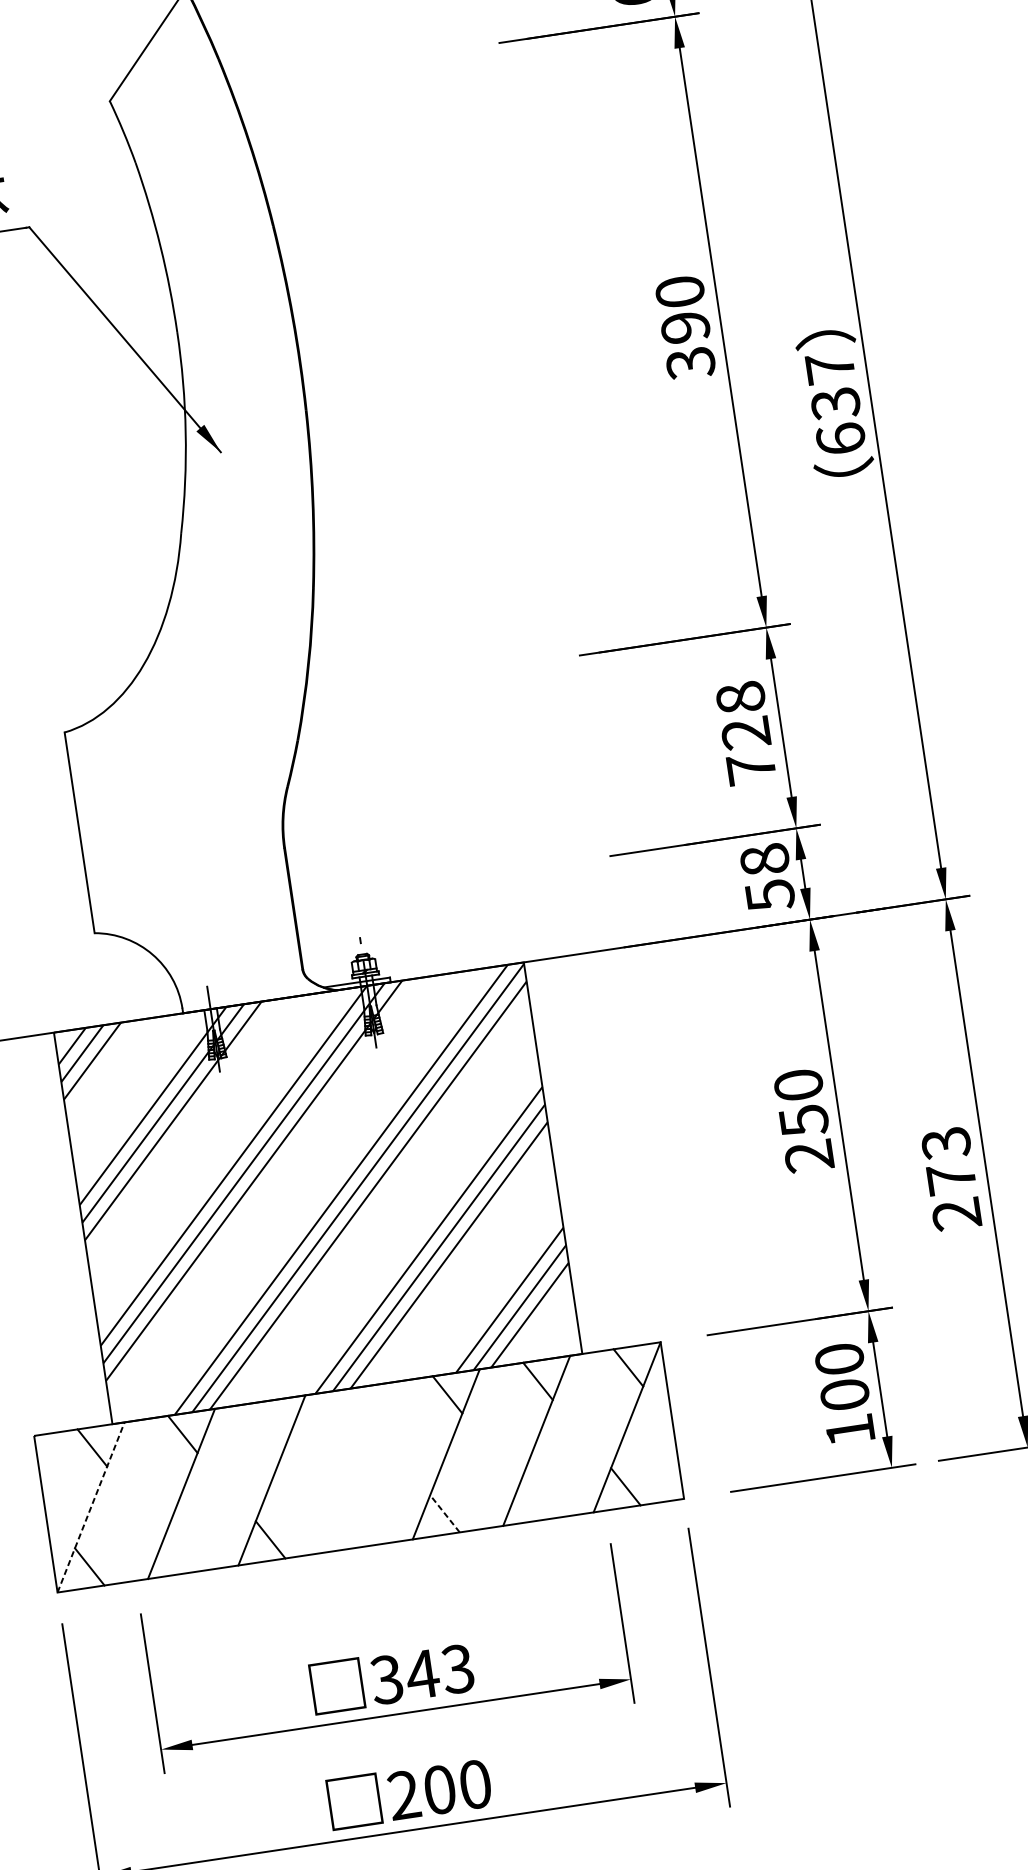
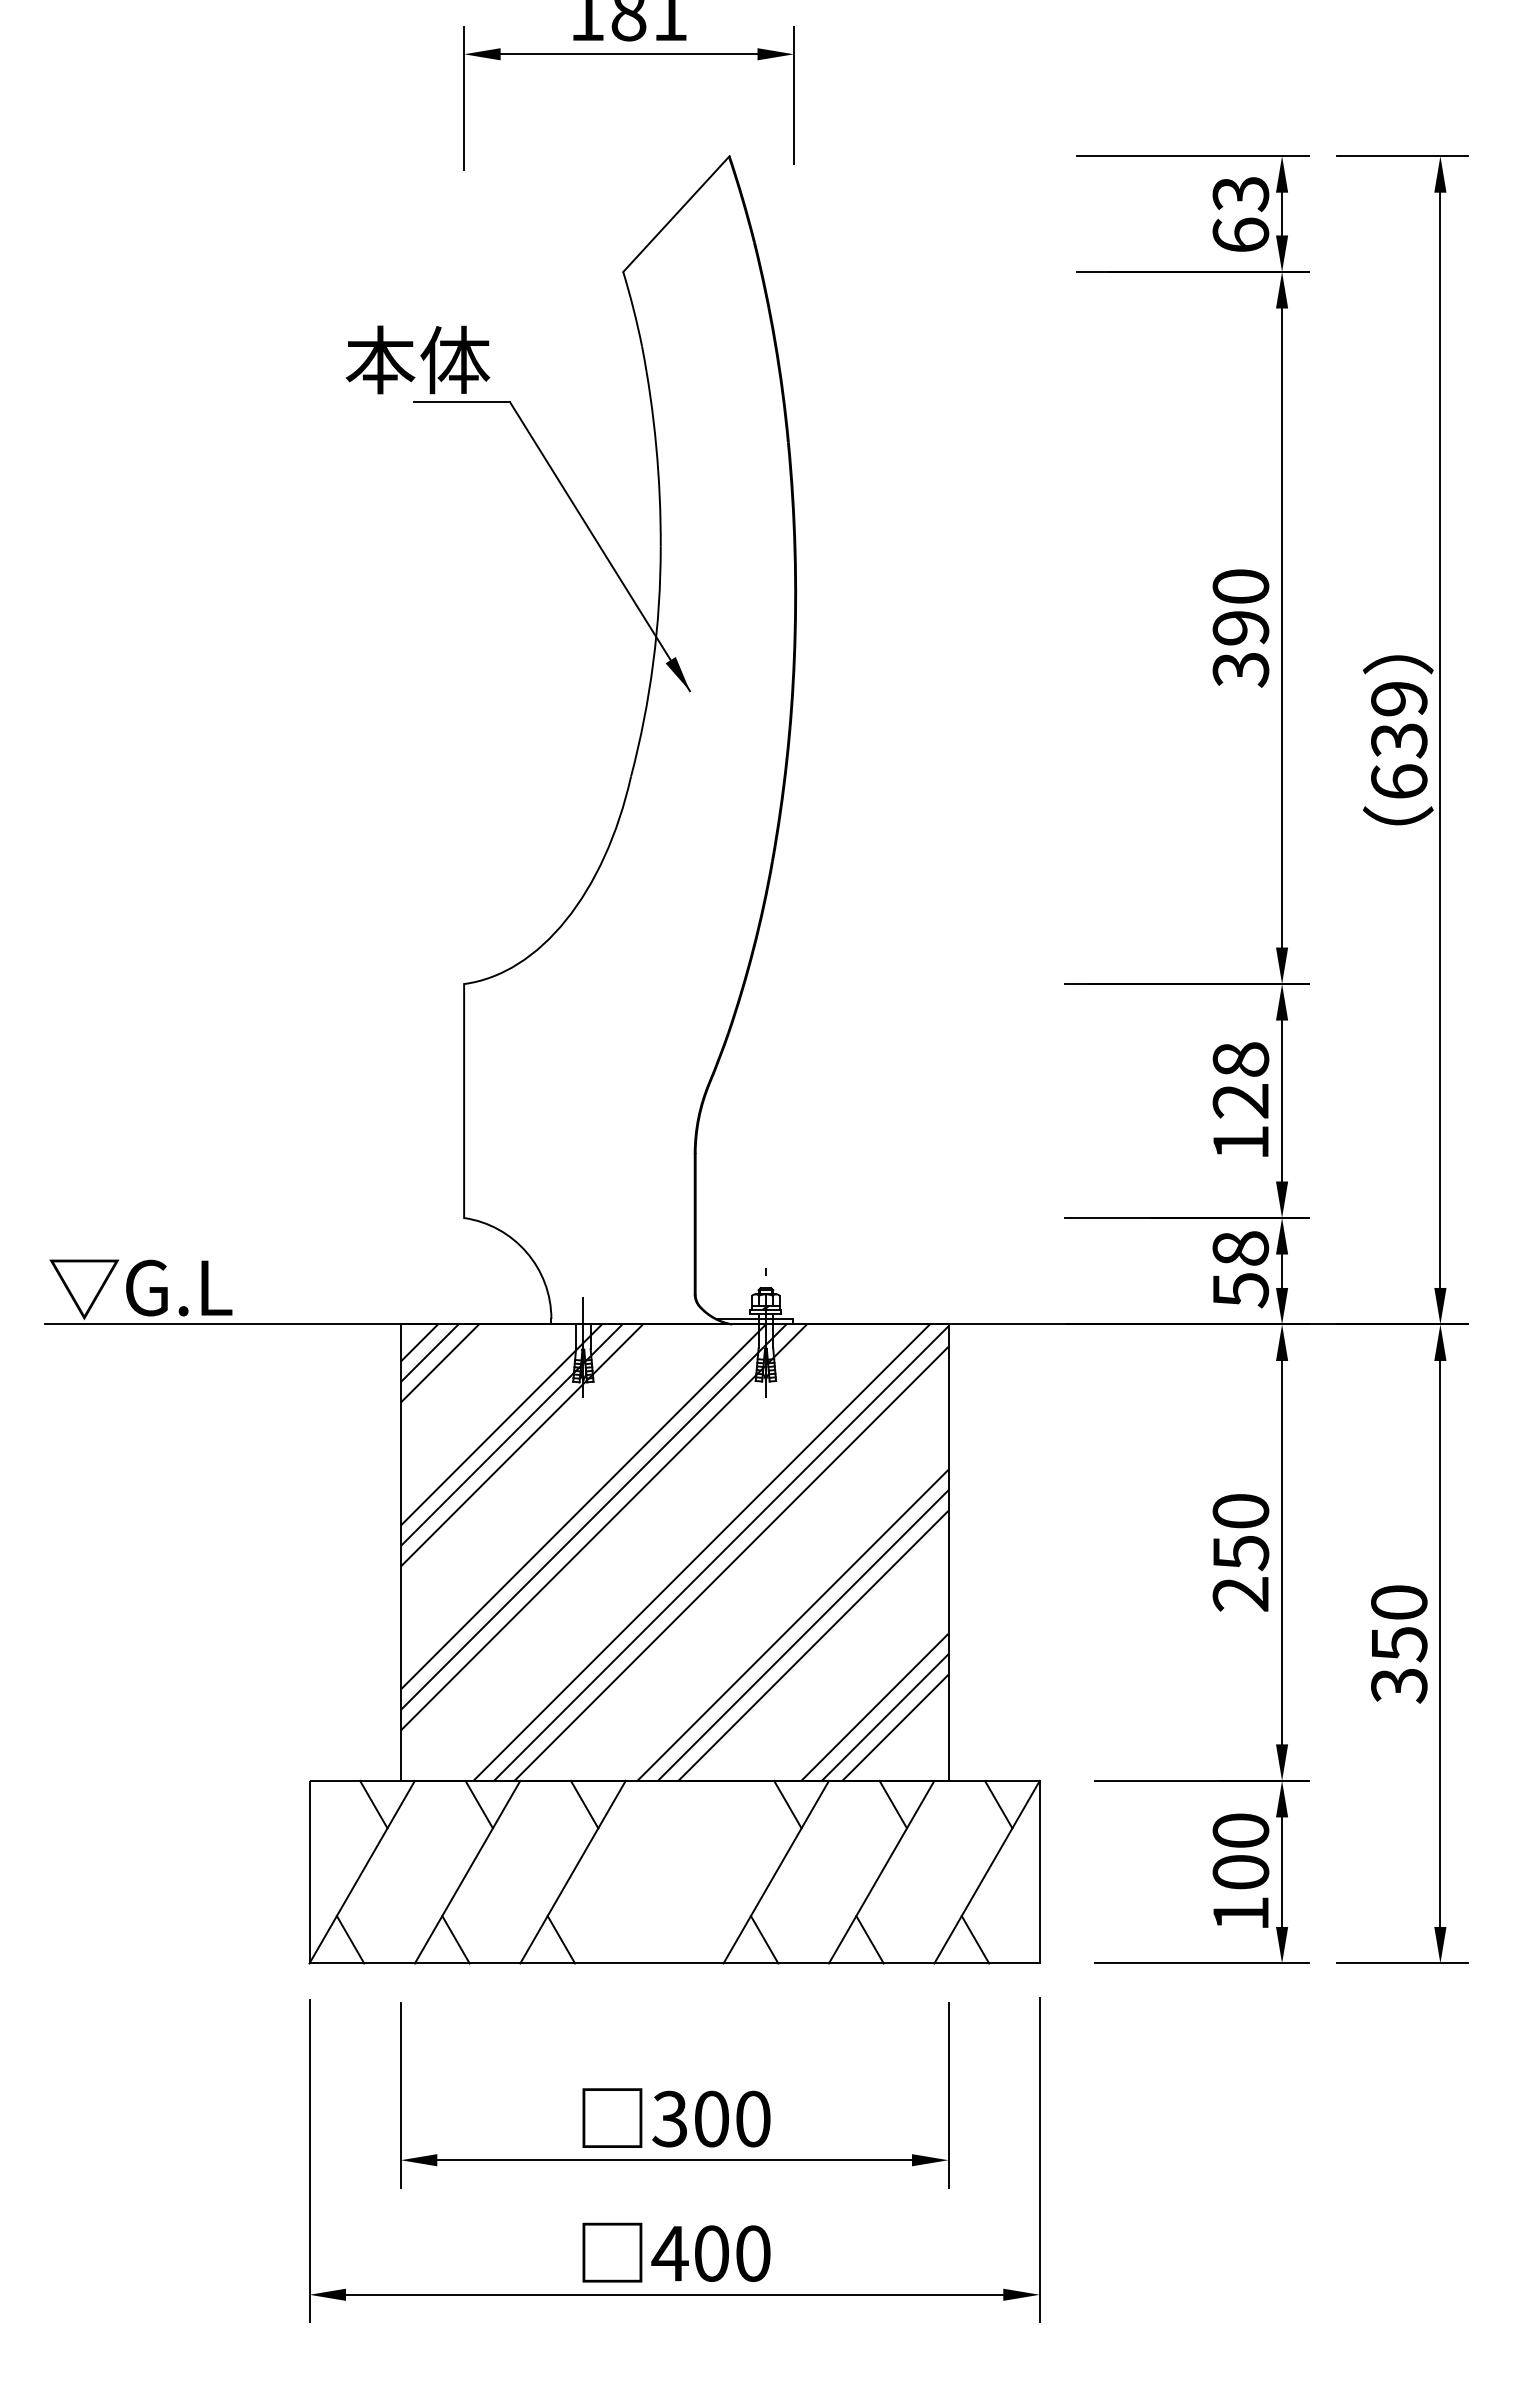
text: (830, 367) -> (1399, 698), 637 -> 639
text: (751, 768) -> (1240, 1142), 728 -> 128
text: (951, 1179) -> (1399, 1644), 273 -> 350
line: (273, 1420) -> (584, 1804), added
line: (534, 1500) -> (869, 1939), added
line: (91, 1506) -> (362, 1871), dashed -> solid
line: (444, 1513) -> (764, 1939), dashed -> solid
line: (179, 1553) -> (455, 1939), added
text: (439, 1671) -> (731, 2118), 343 -> 300
text: (403, 1795) -> (669, 2253), 200 -> 400

